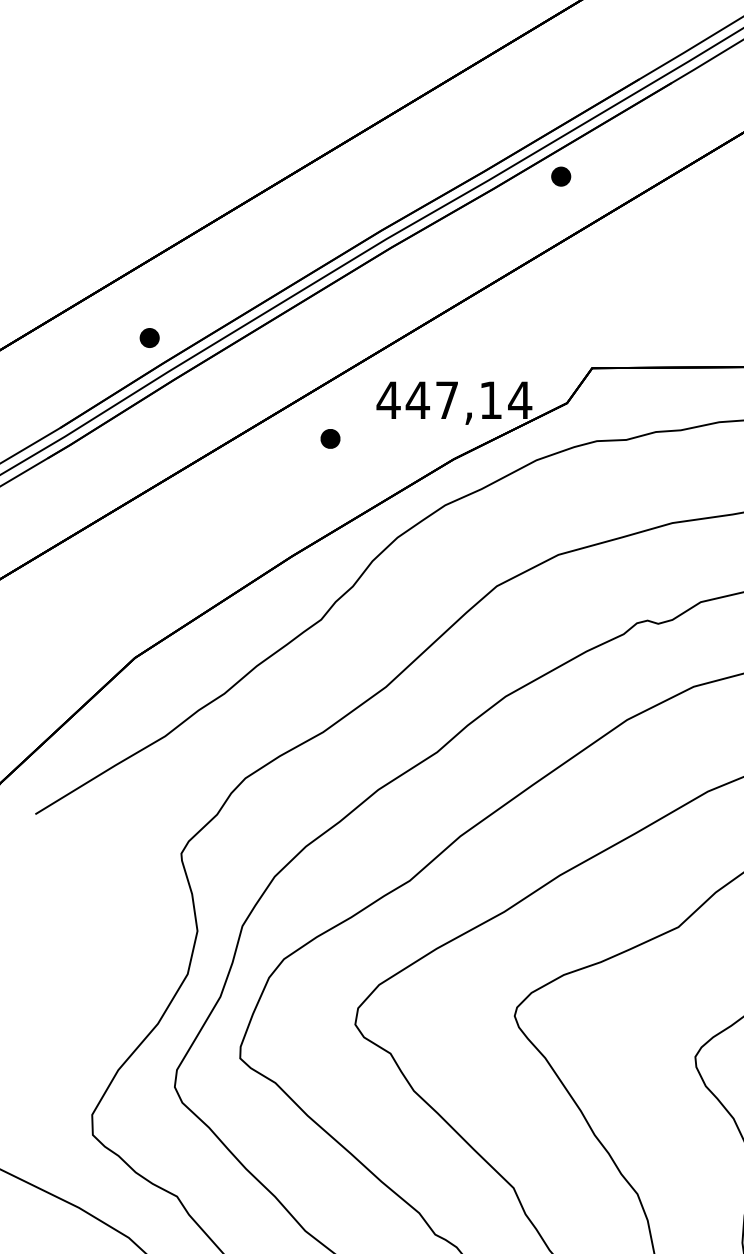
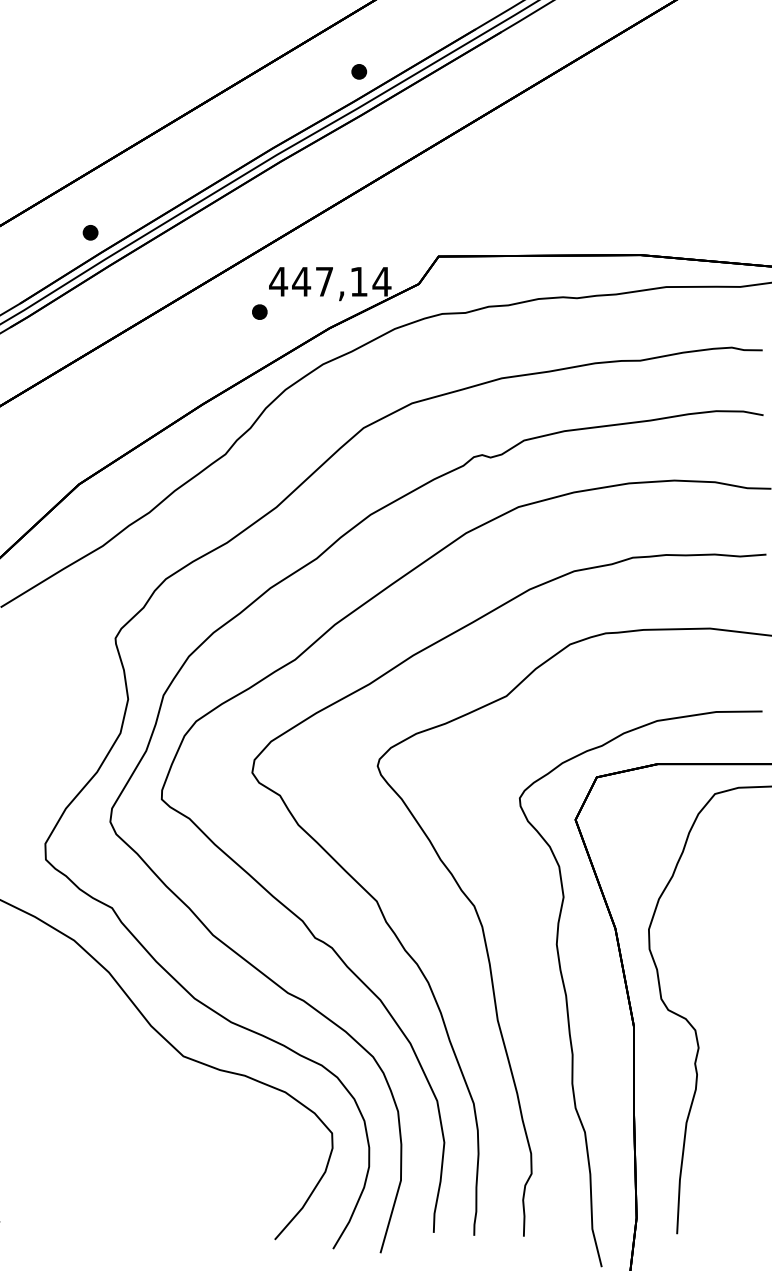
part: (561, 176) -> (359, 71), moved
part: (330, 438) -> (259, 311), moved

